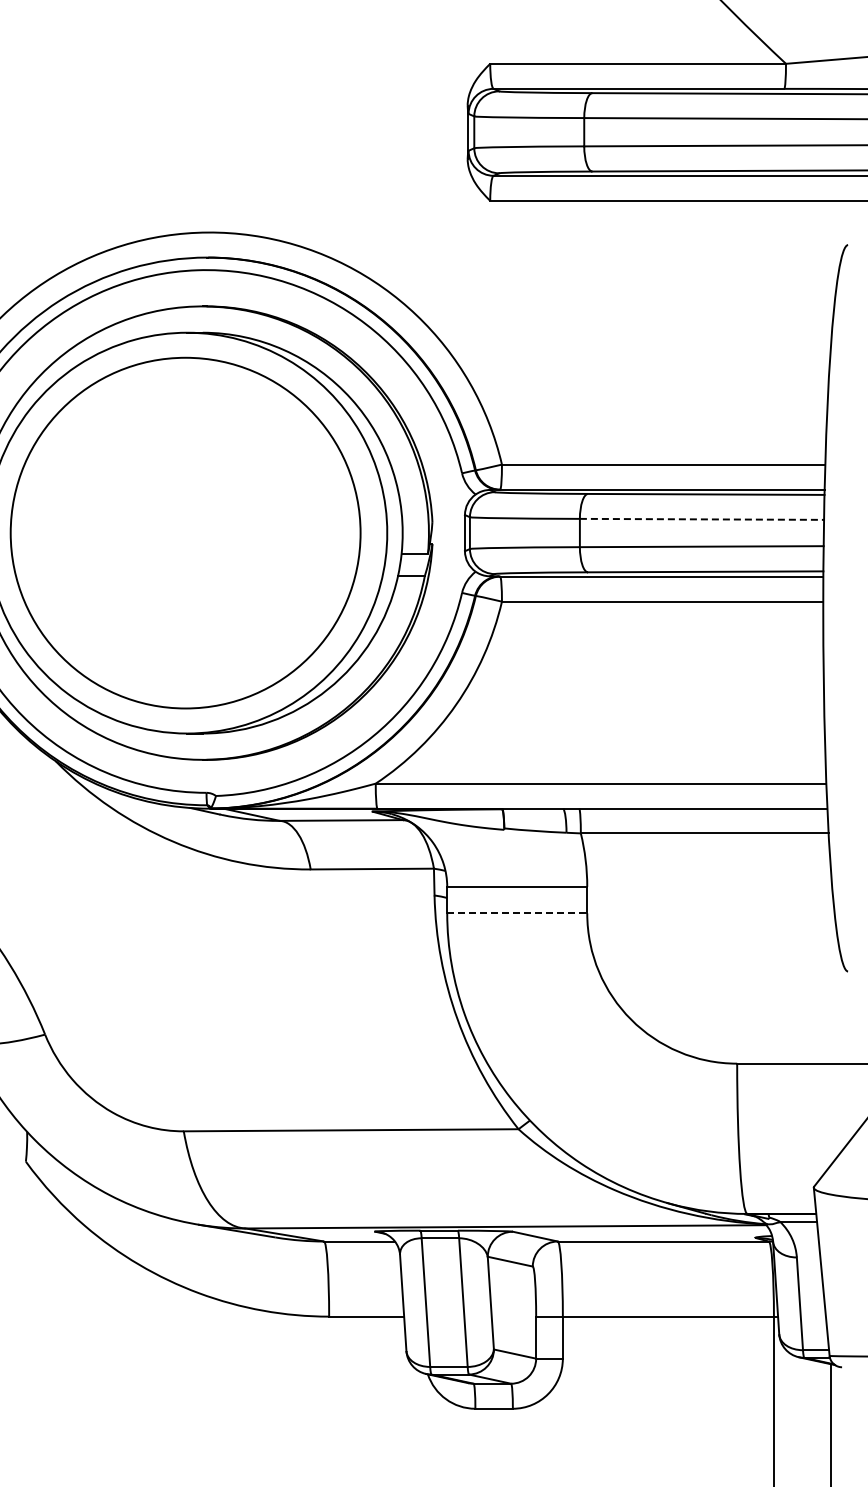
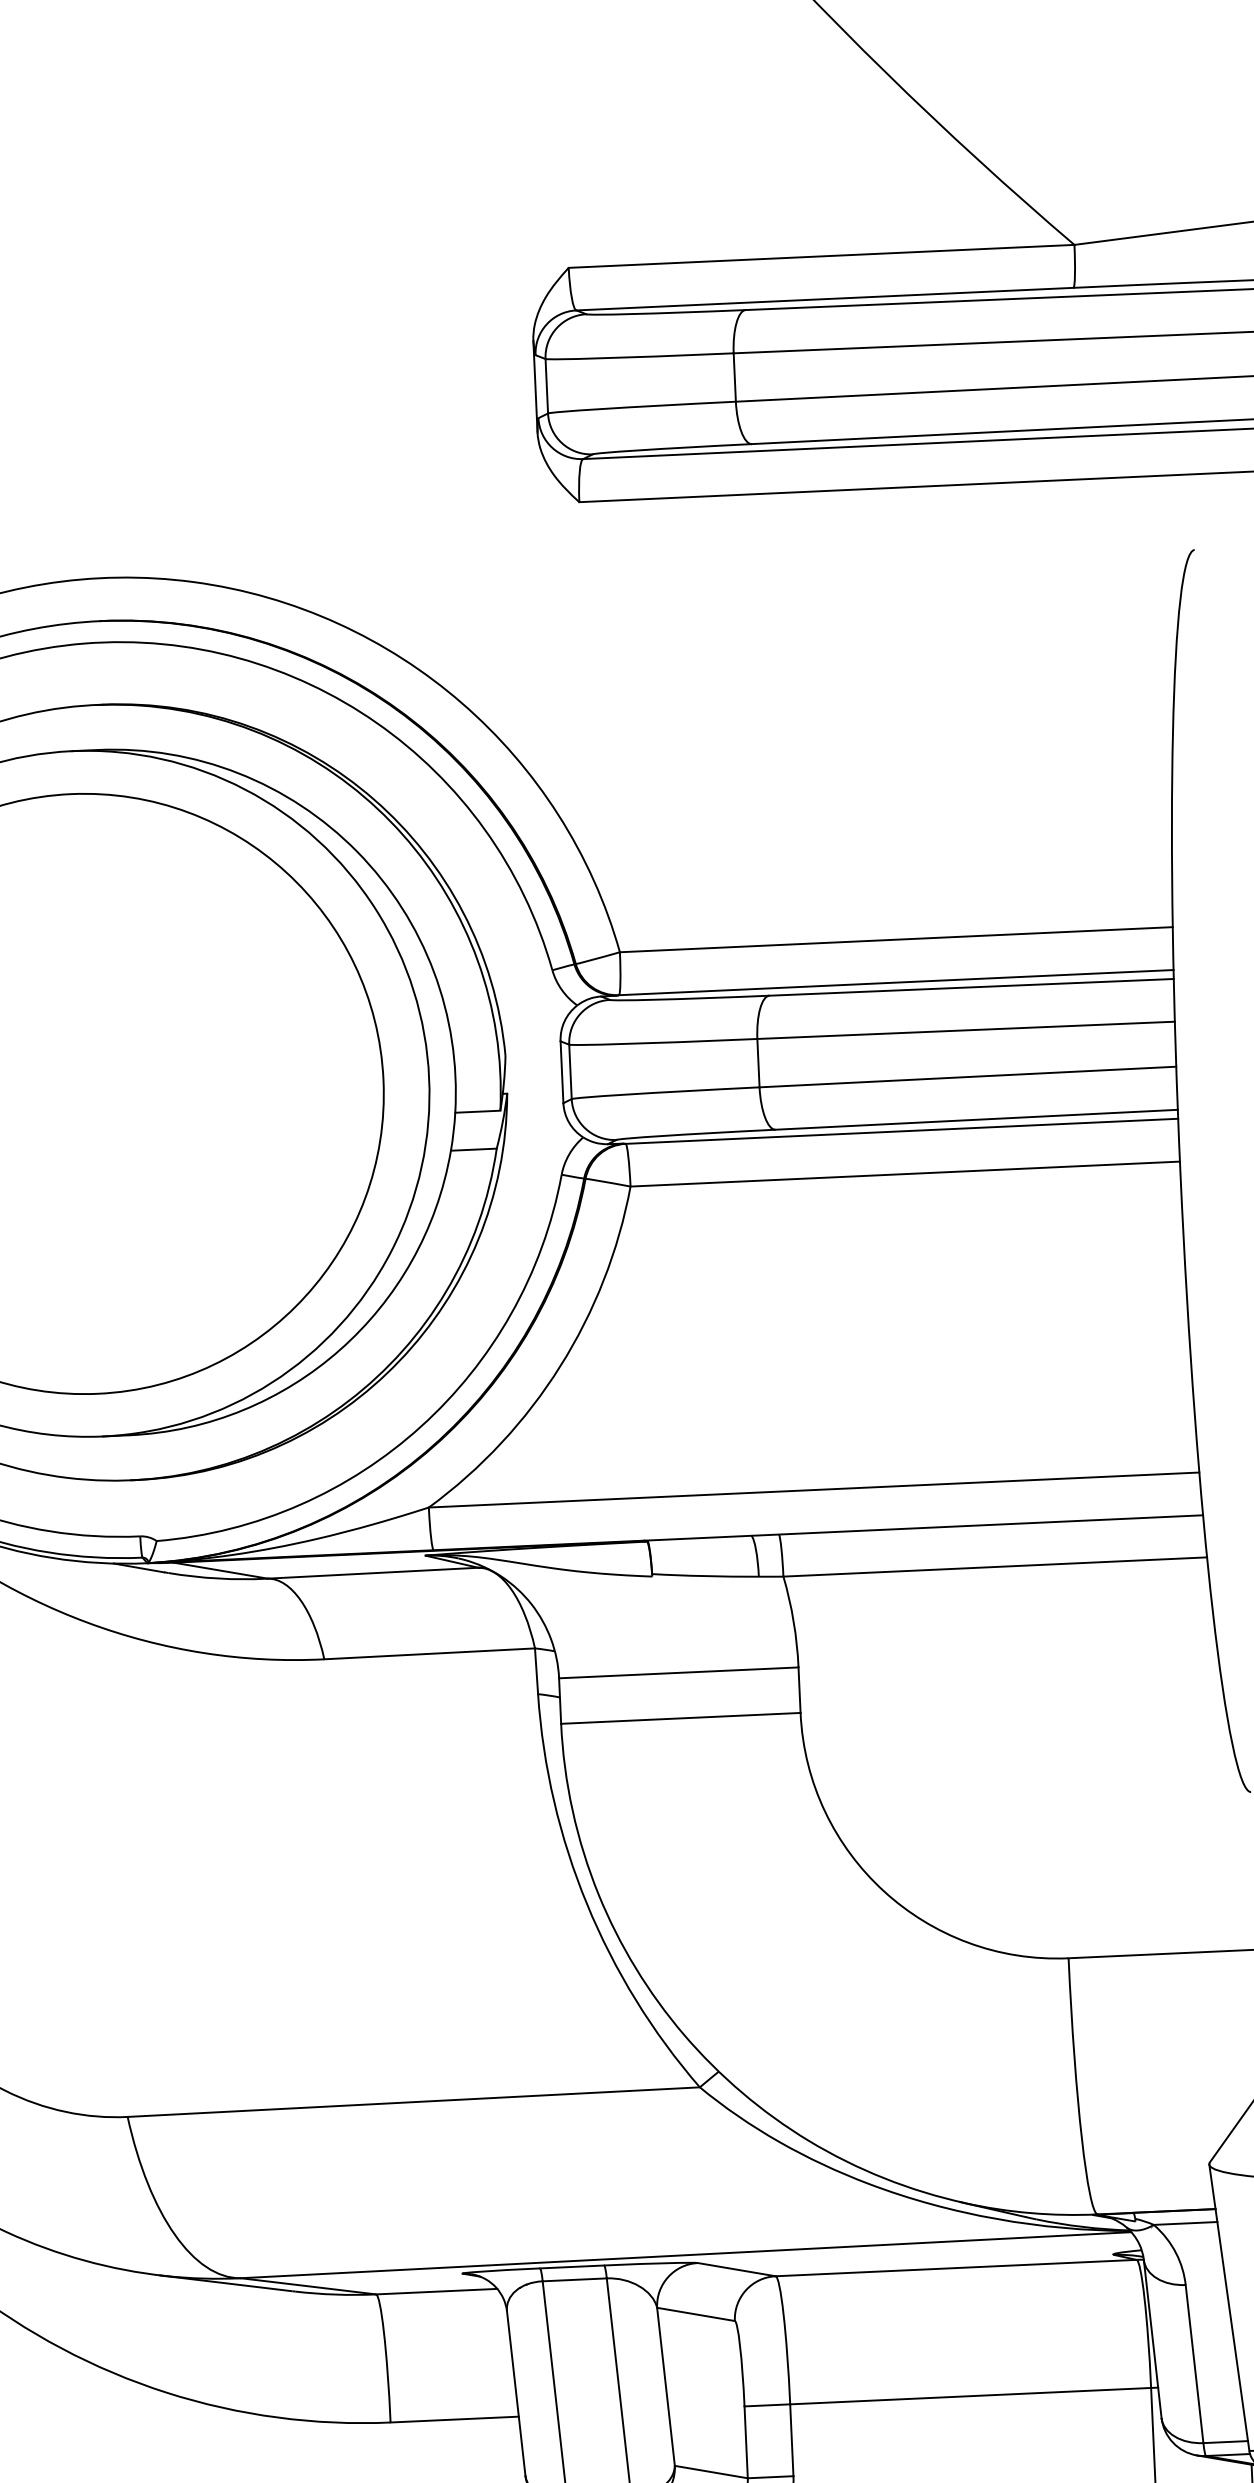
line: (702, 519) -> (967, 1030), dashed -> solid
line: (517, 913) -> (681, 1718), dashed -> solid

